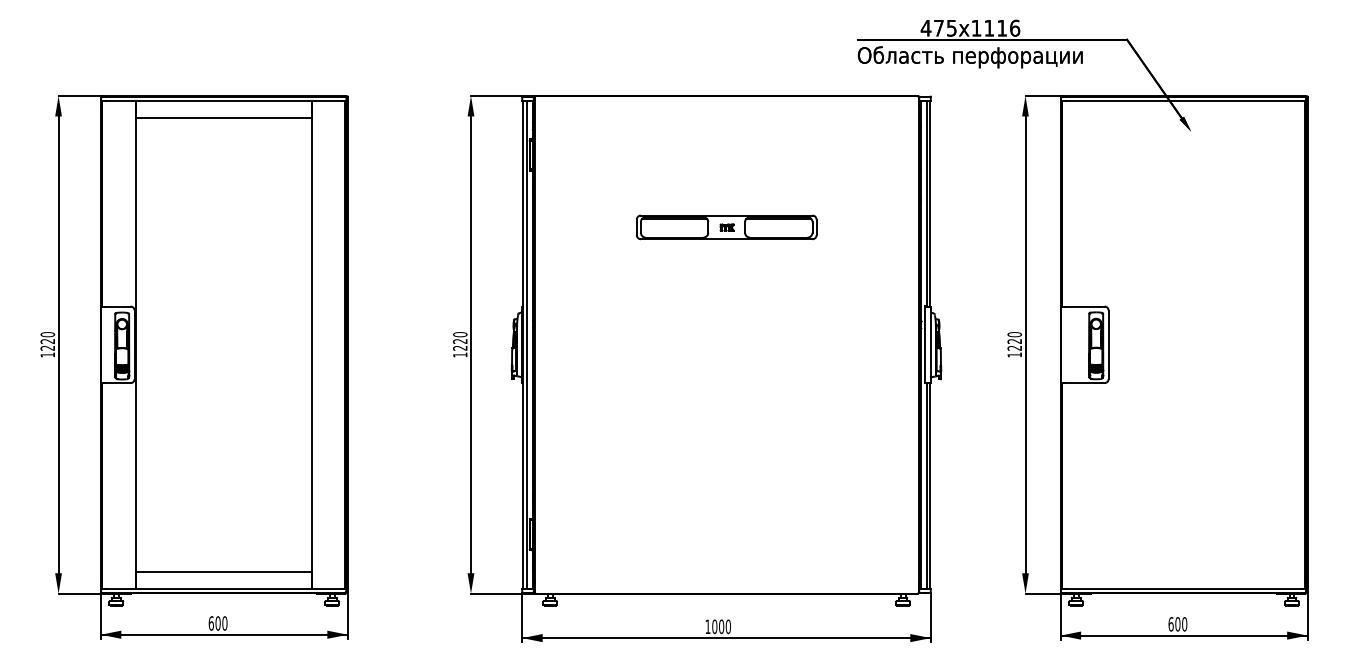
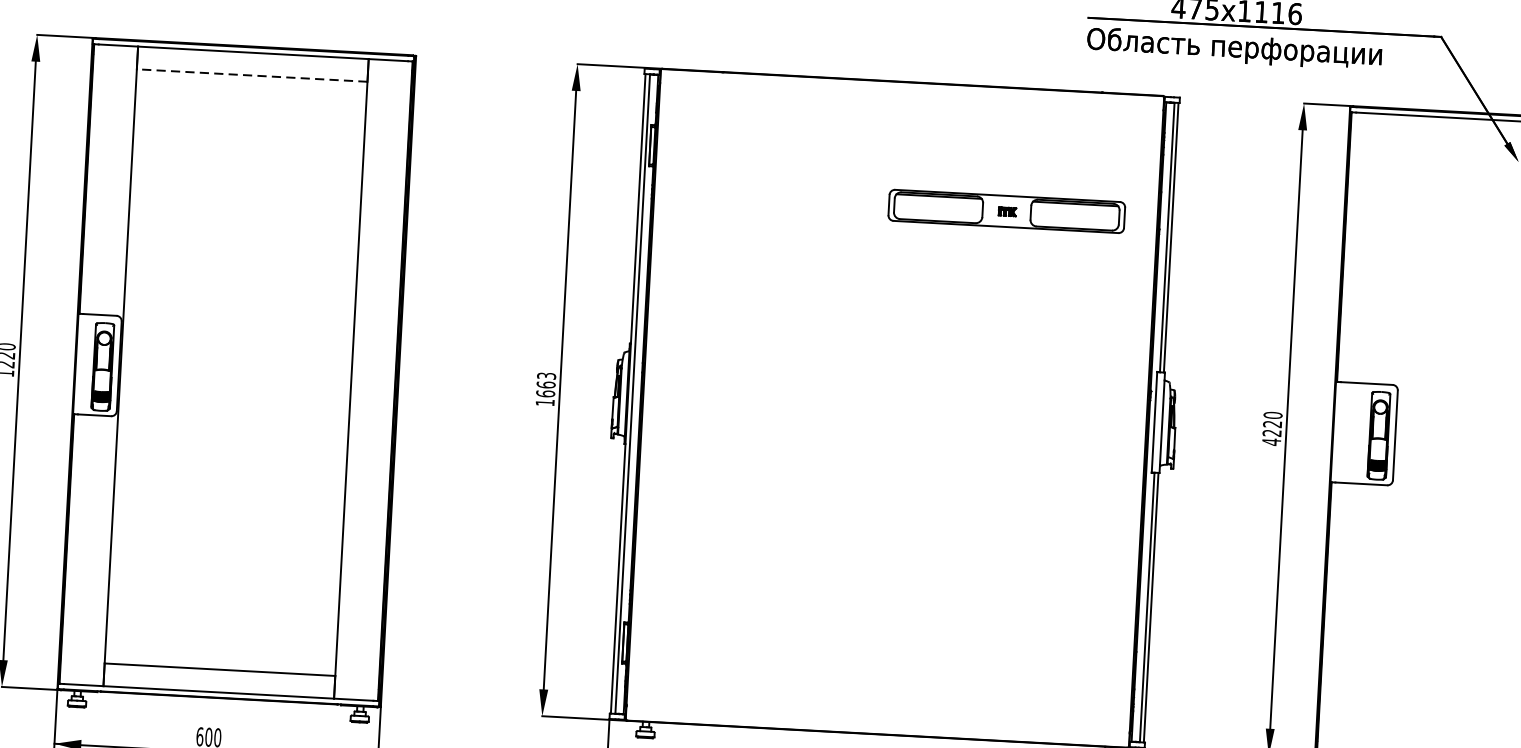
line: (223, 118) -> (251, 76), solid -> dashed
part: (726, 227) -> (1006, 211), moved
text: (460, 341) -> (546, 385), 1220 -> 1663
text: (1014, 354) -> (1271, 441), 1220 -> 4220

